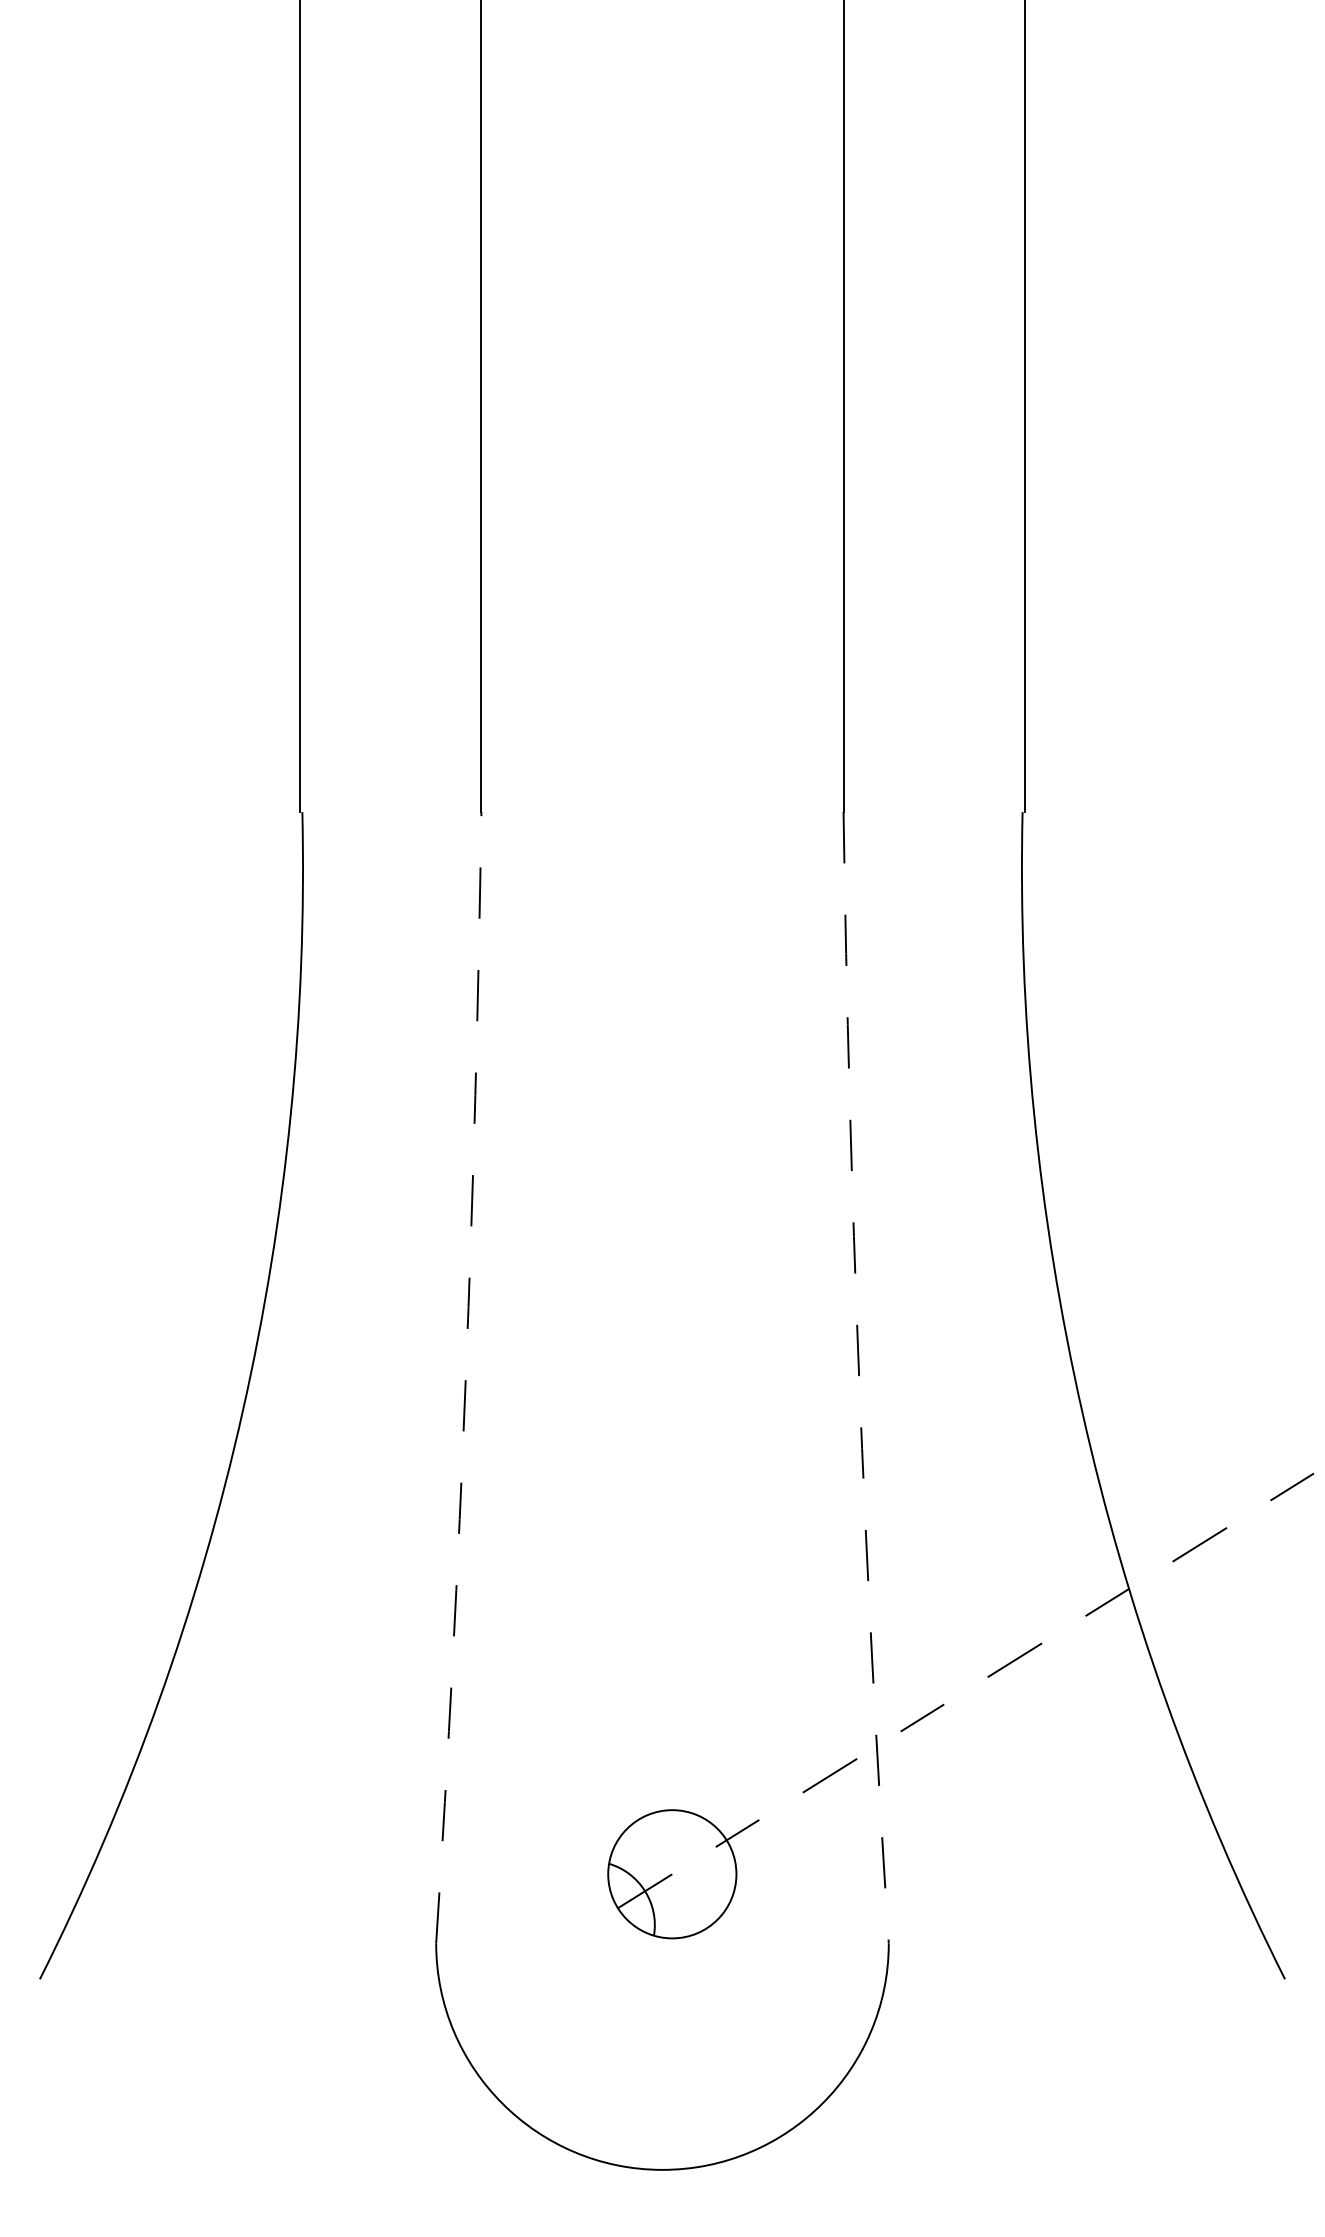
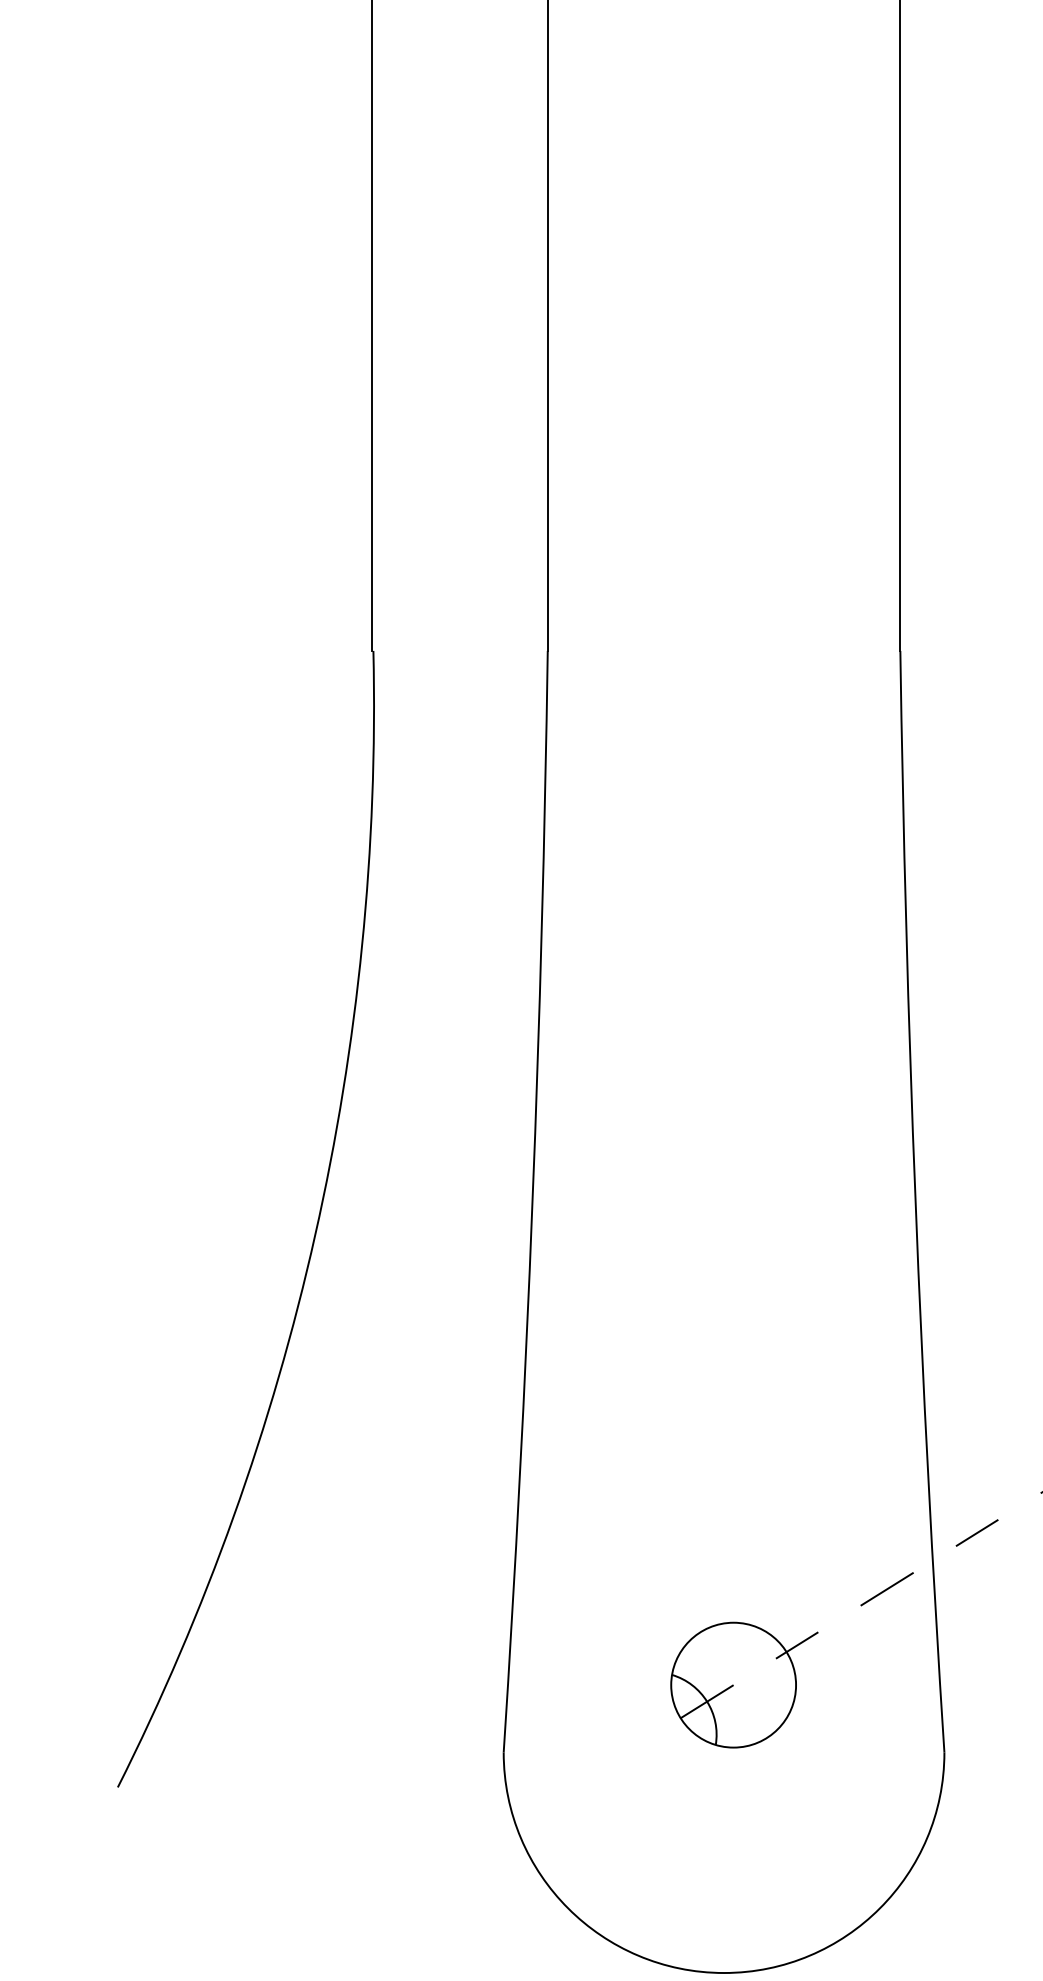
arc: (465, 1378) -> (532, 1202), dashed -> solid
arc: (859, 1378) -> (915, 1202), dashed -> solid

